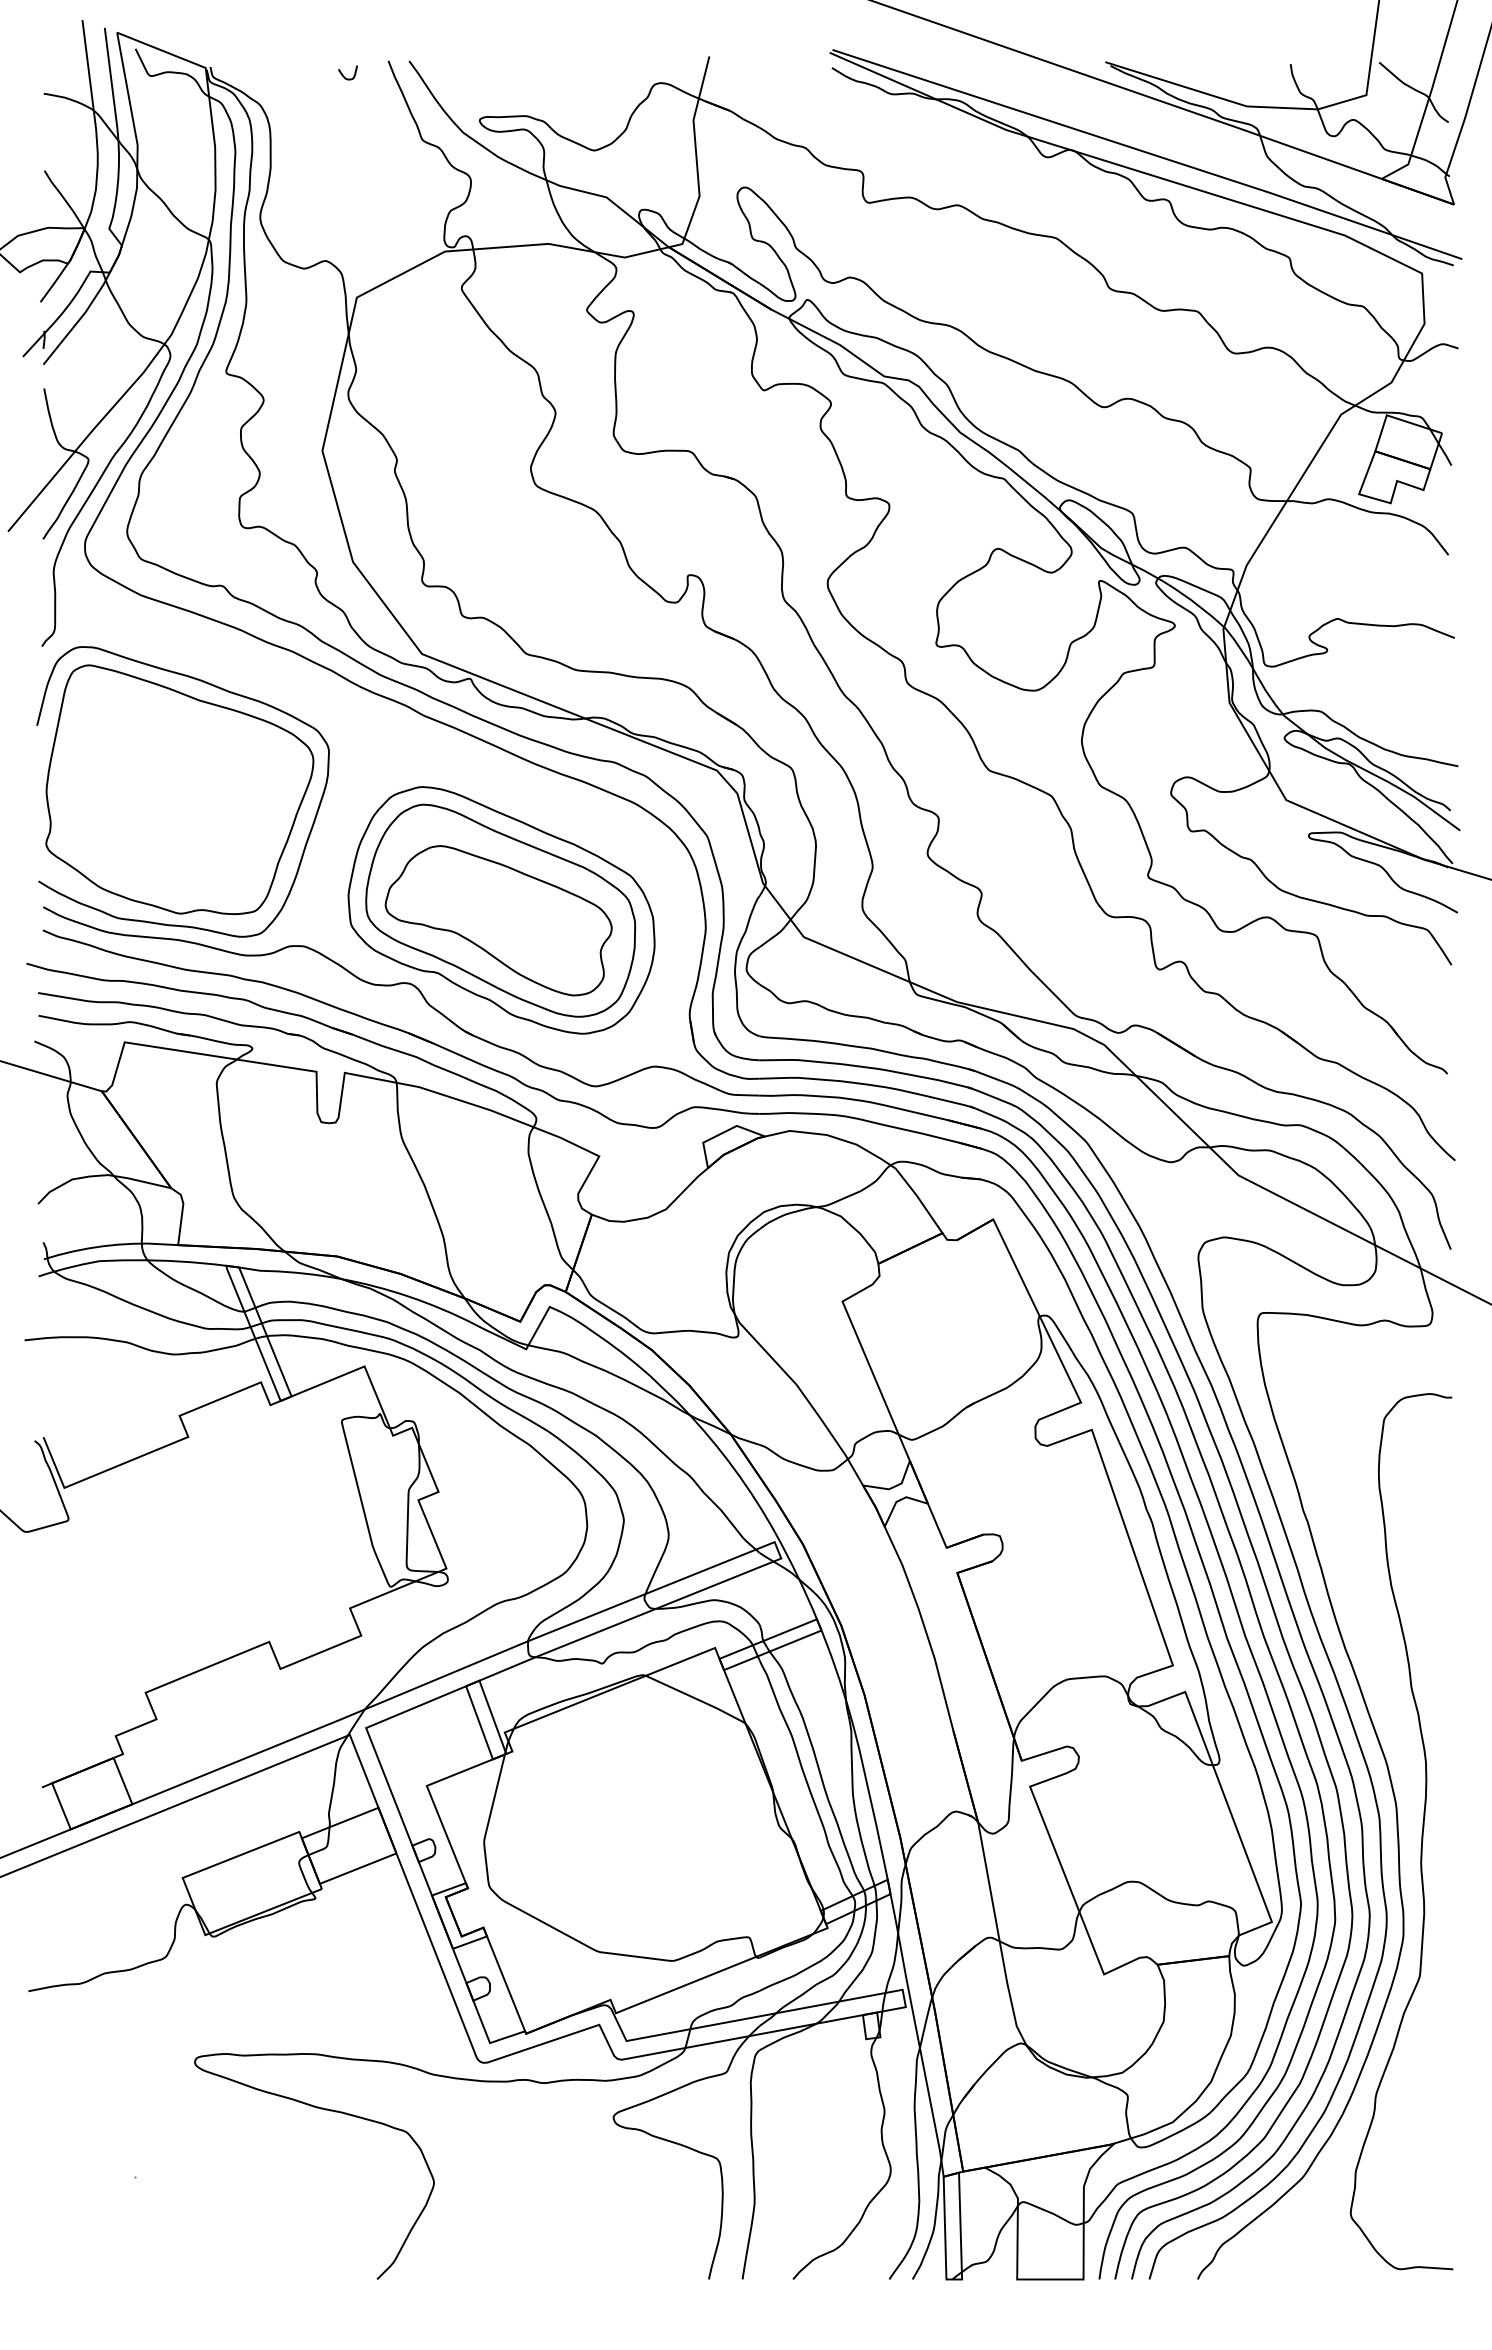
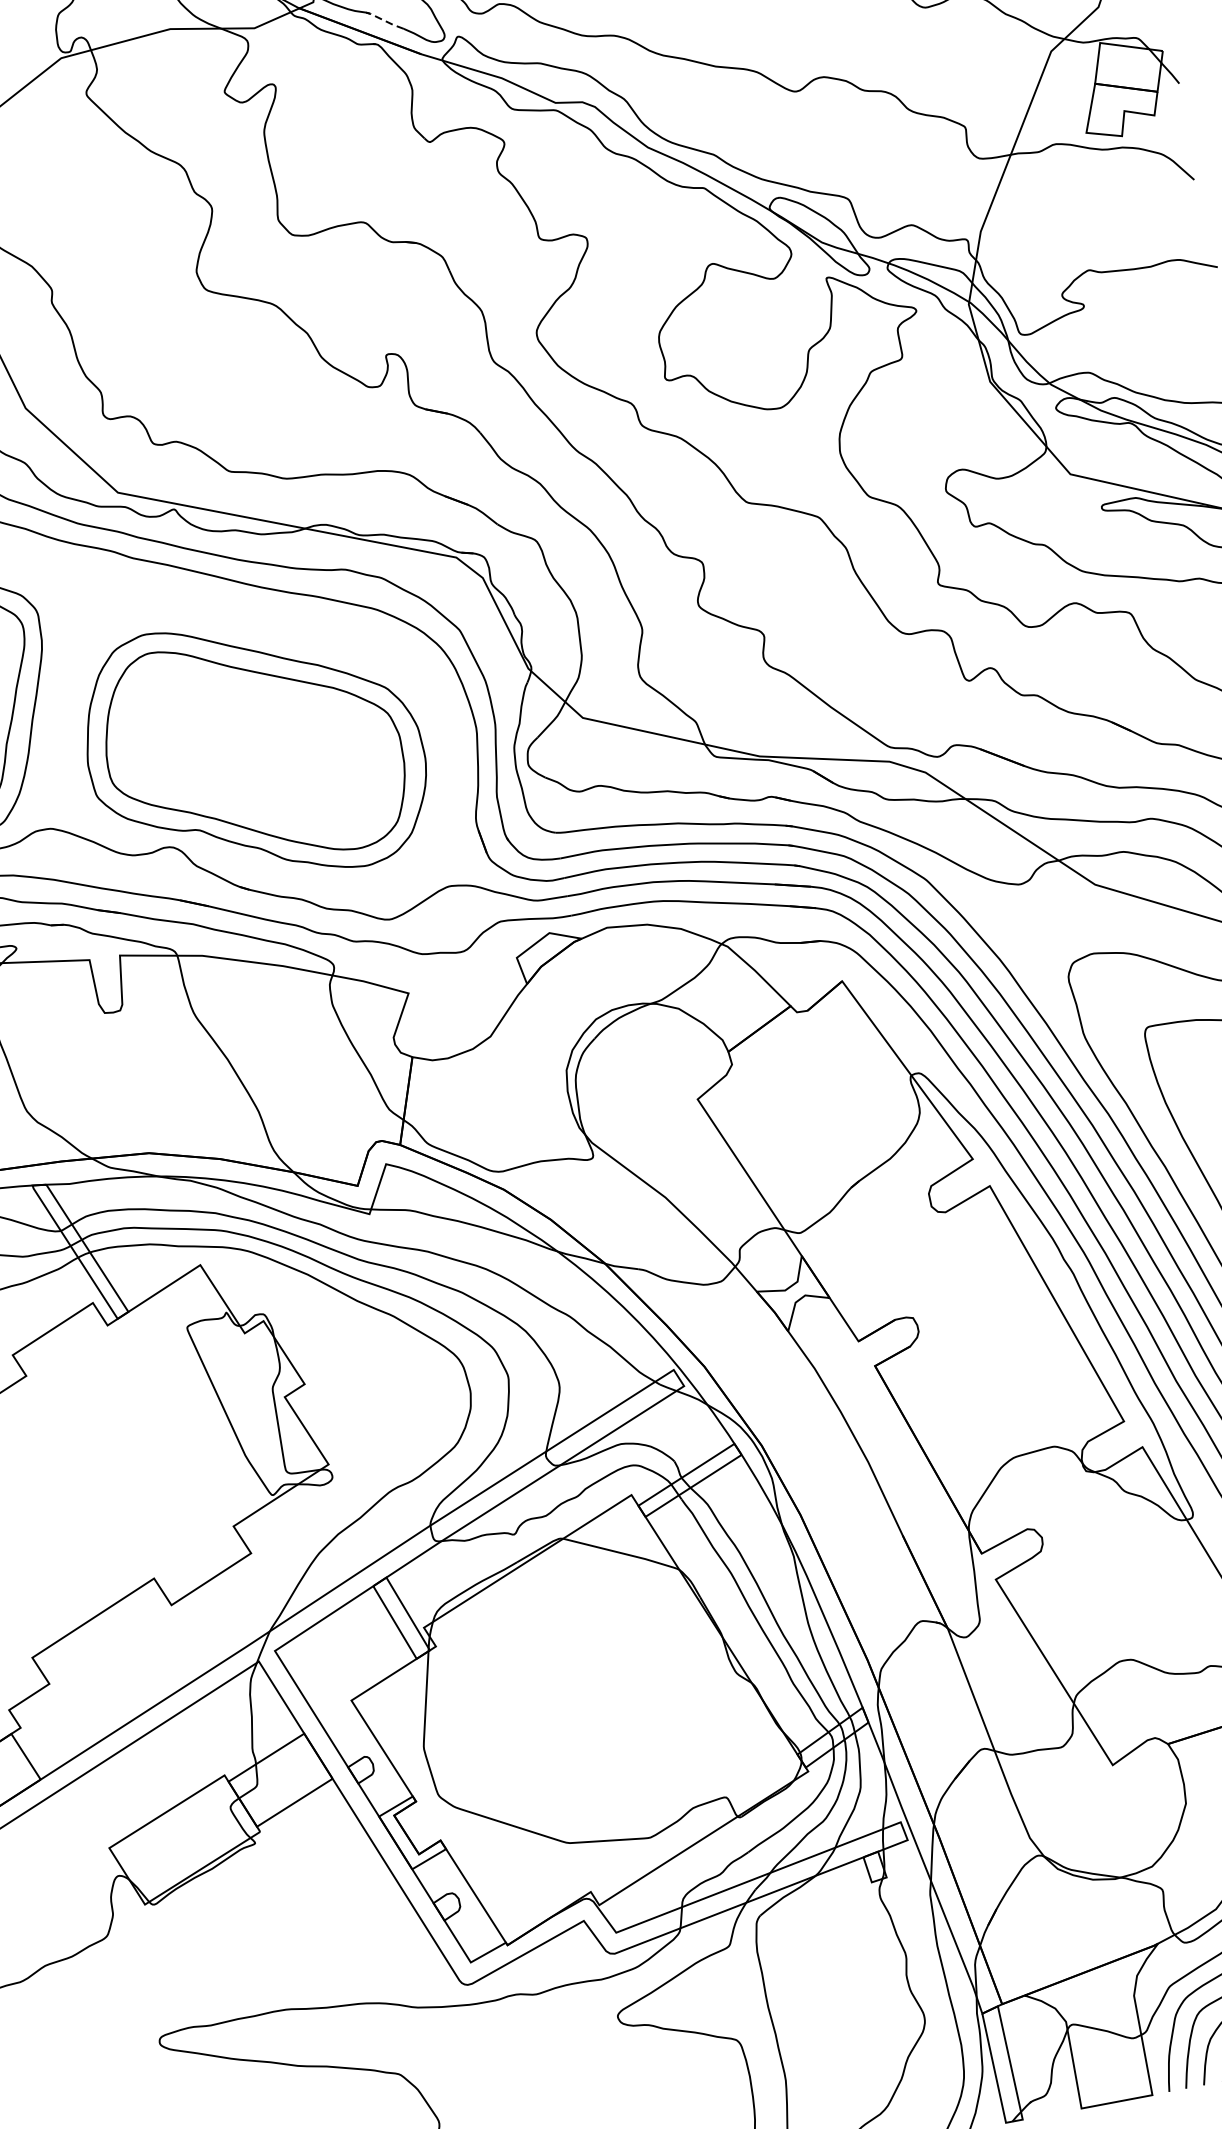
line: (743, 272) -> (384, 20), solid -> dashed
part: (498, 920) -> (253, 761), removed

